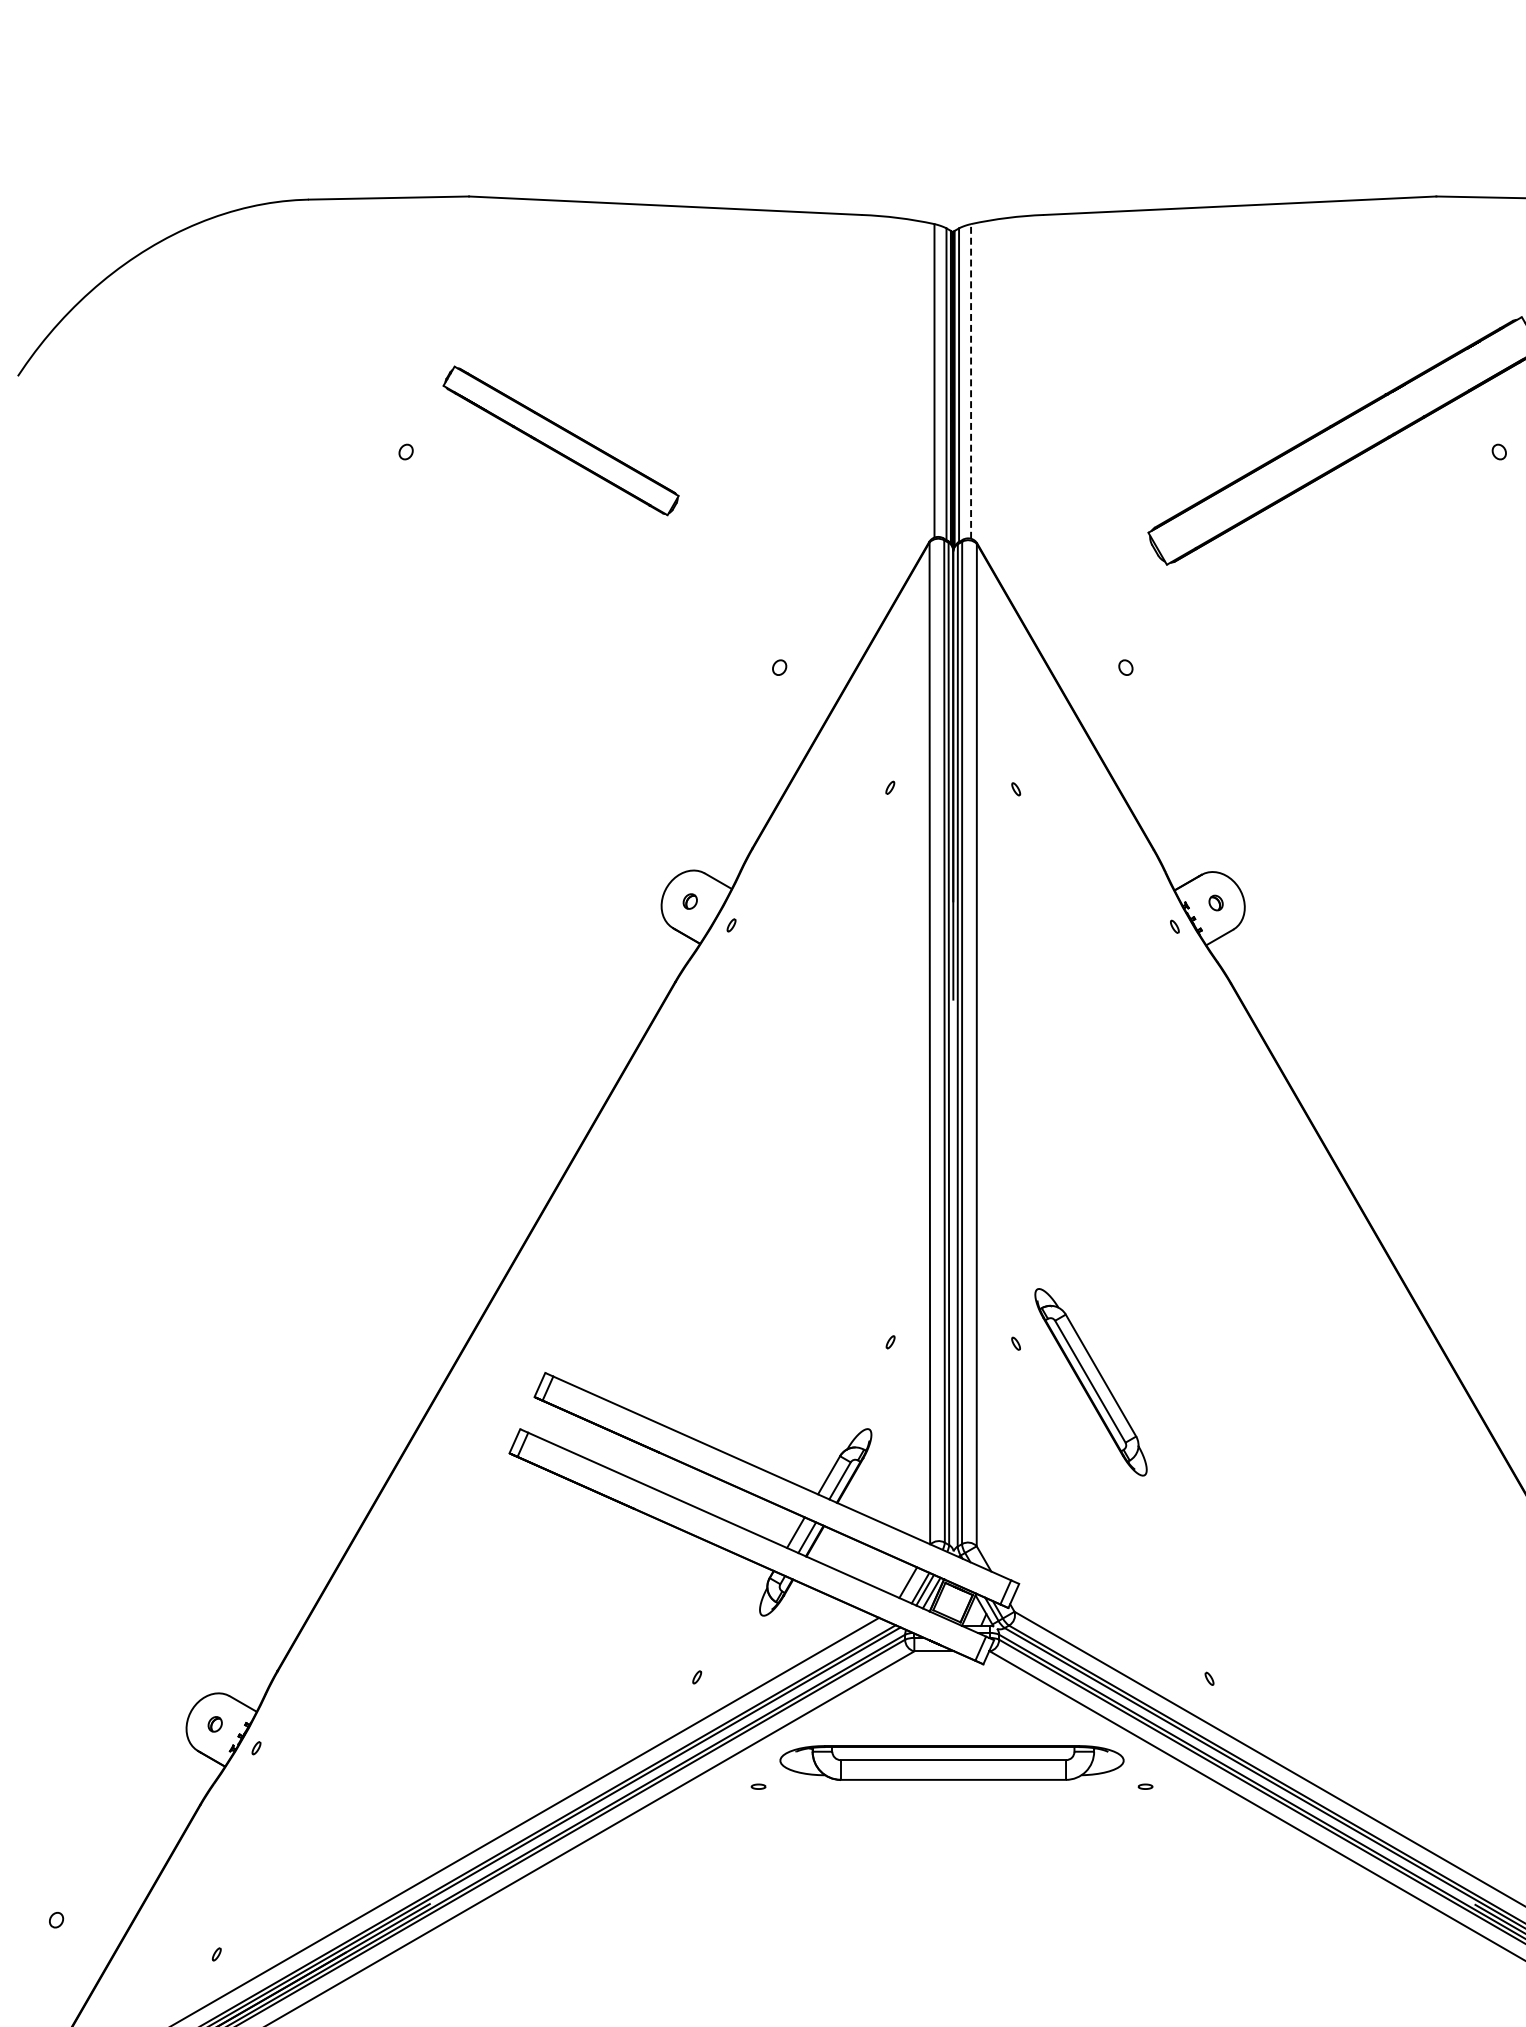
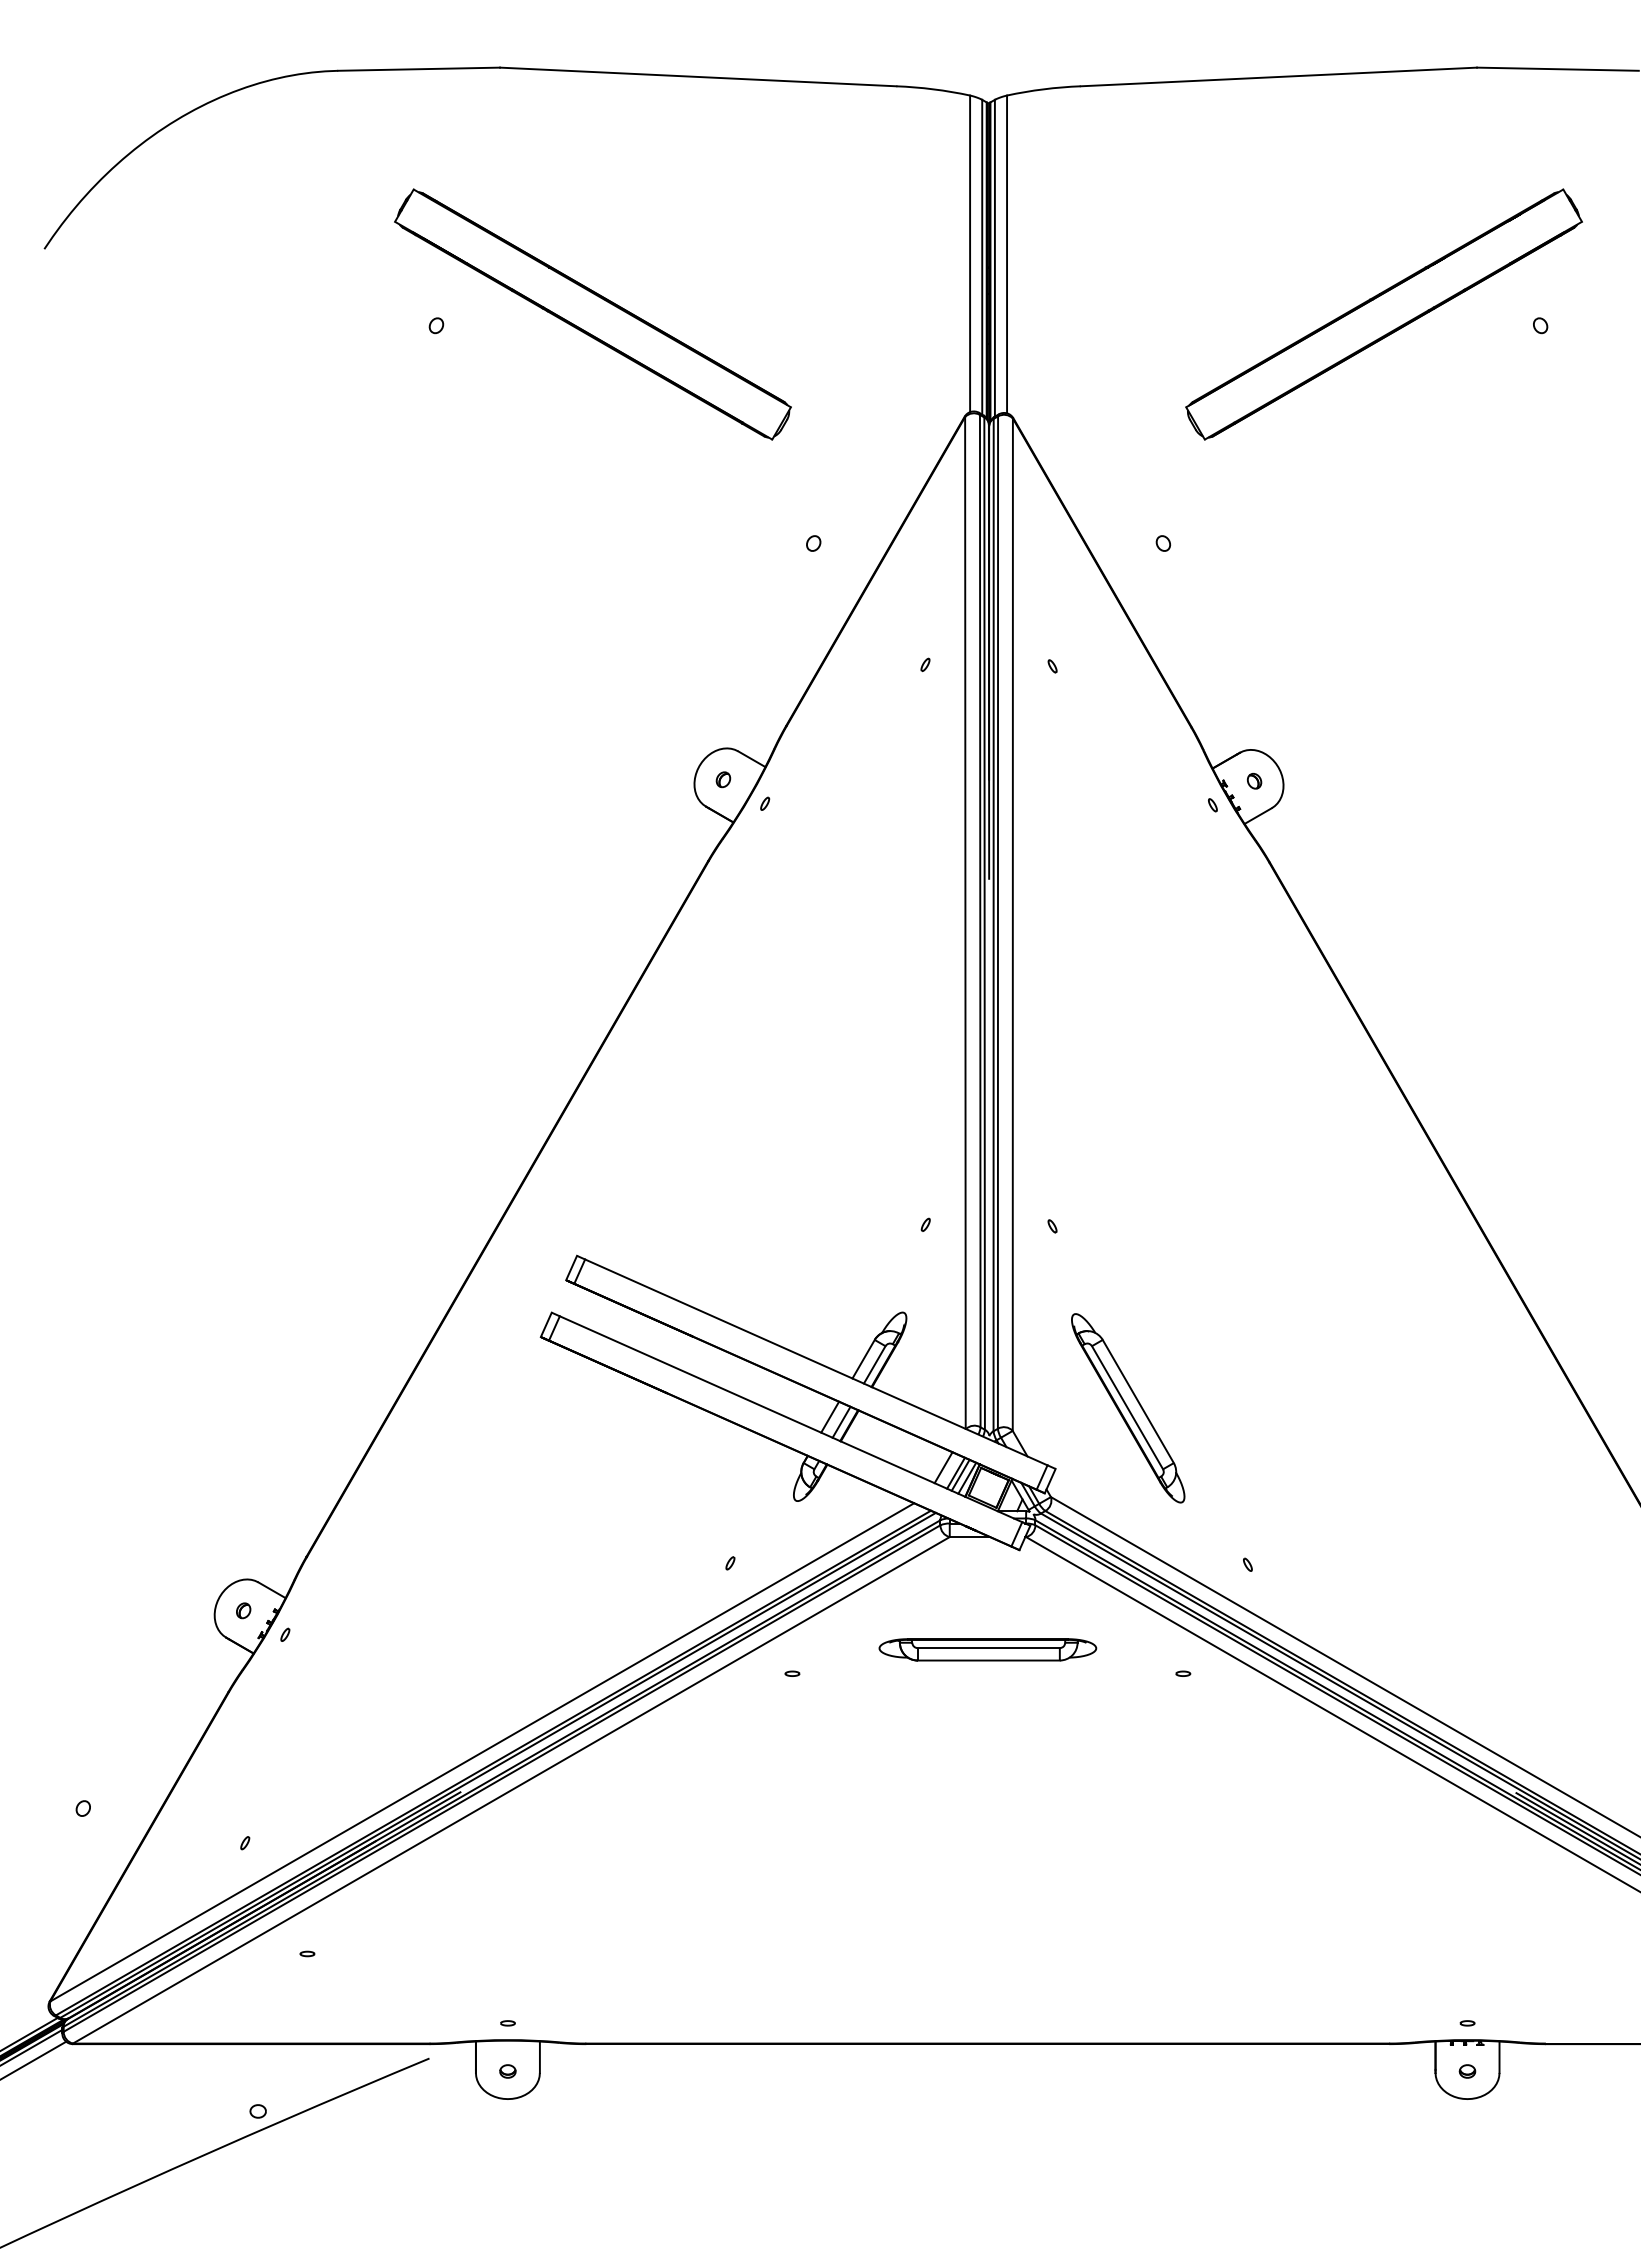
line: (971, 381) -> (1007, 254), dashed -> solid
part: (560, 440) -> (592, 314), size x1.67
part: (1091, 1382) -> (1128, 1408), moved
part: (951, 1762) -> (987, 1649), size x0.62

